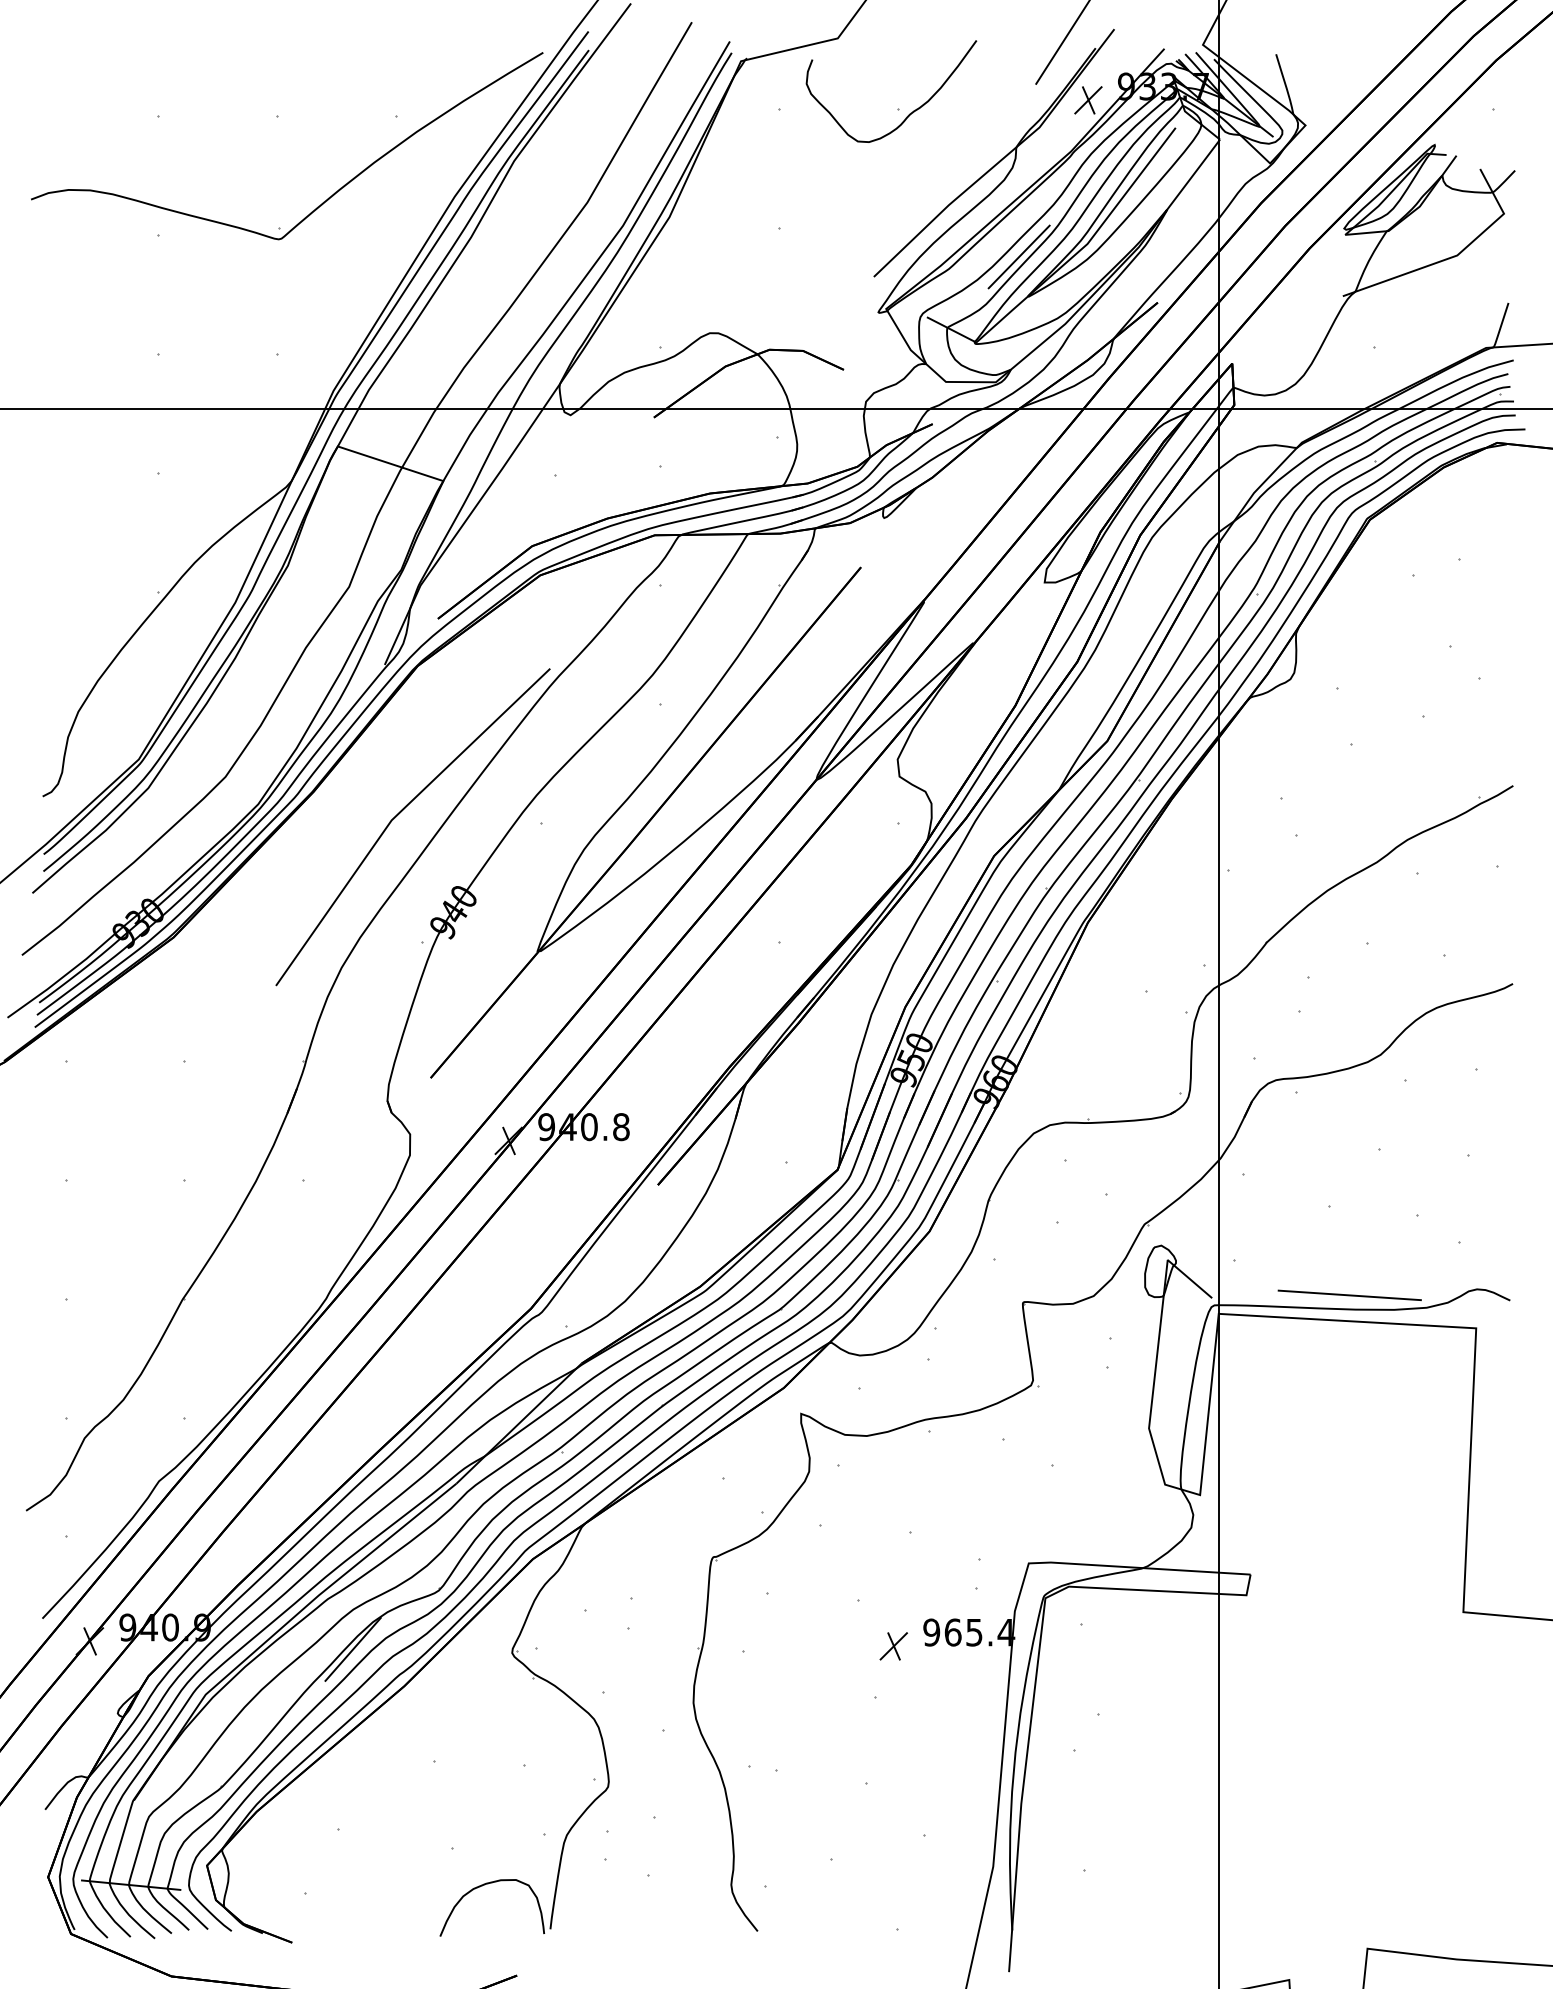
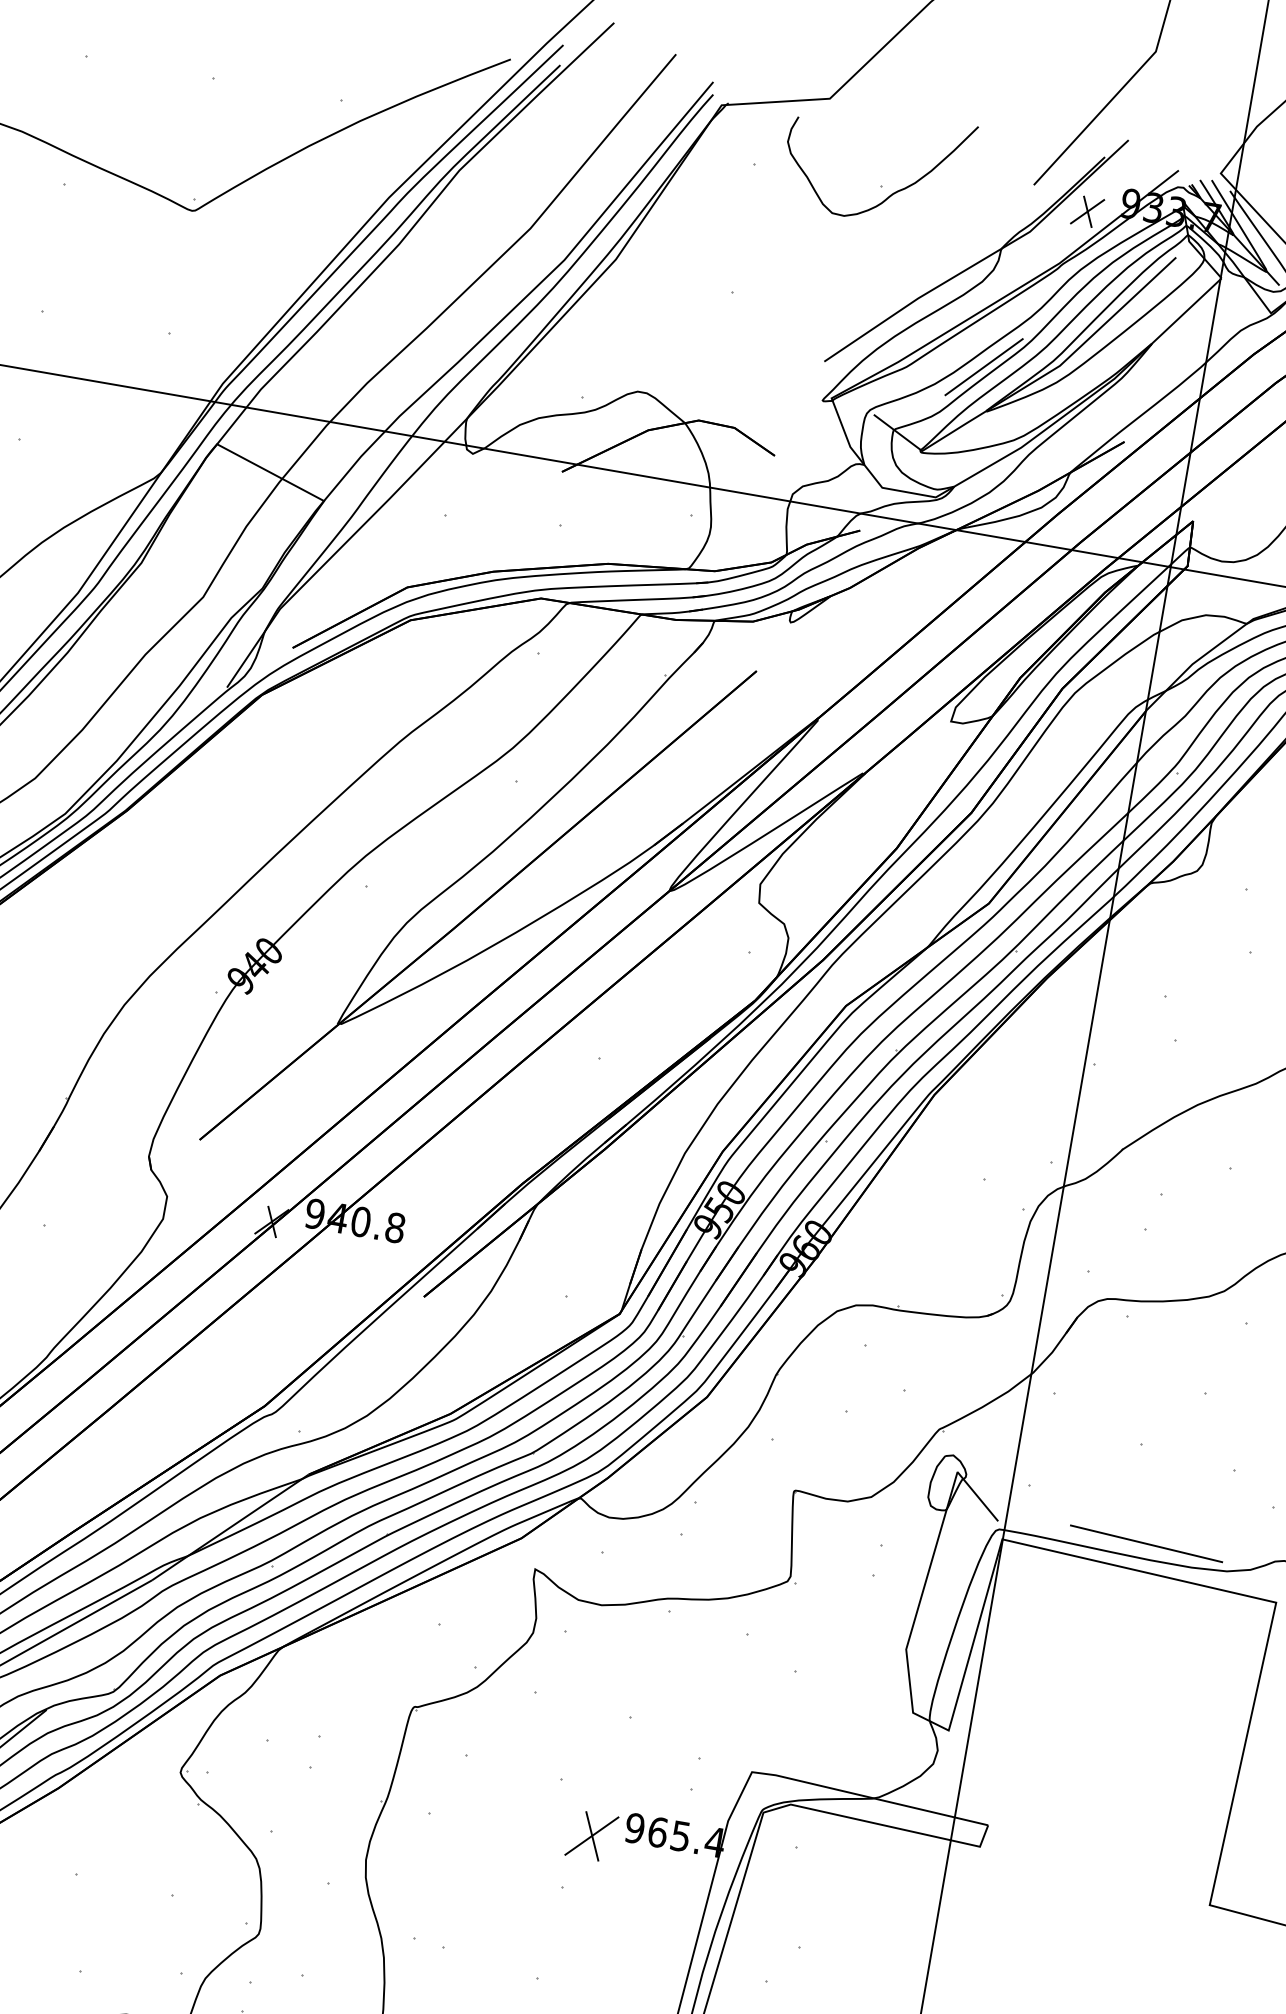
line: (399, 814) -> (215, 850), removed
part: (893, 1646) -> (591, 1836), size x1.6

